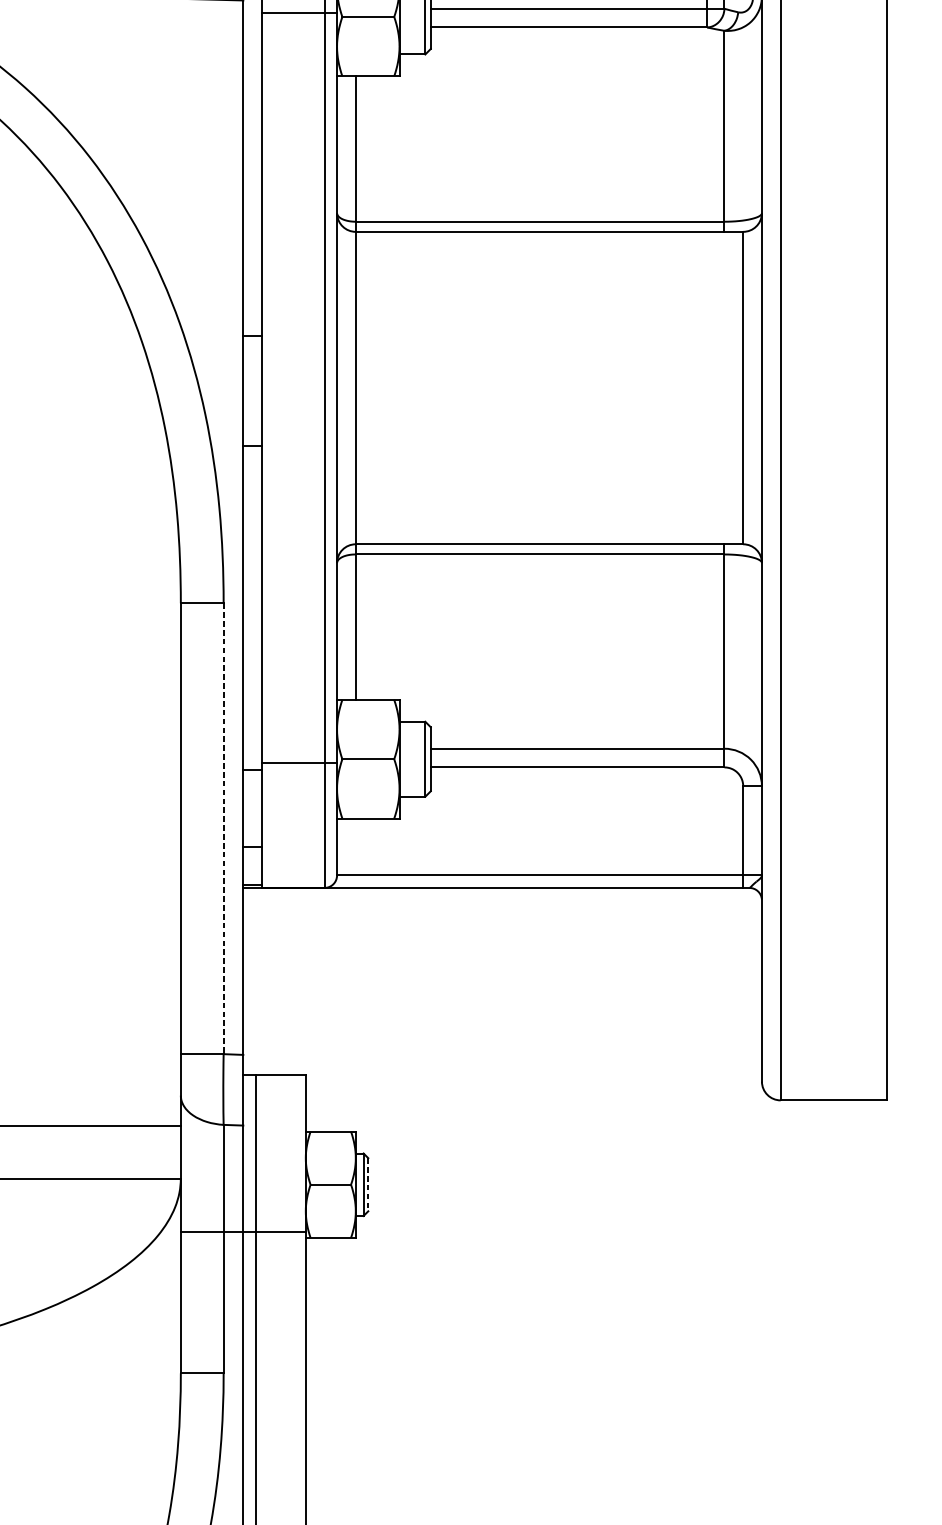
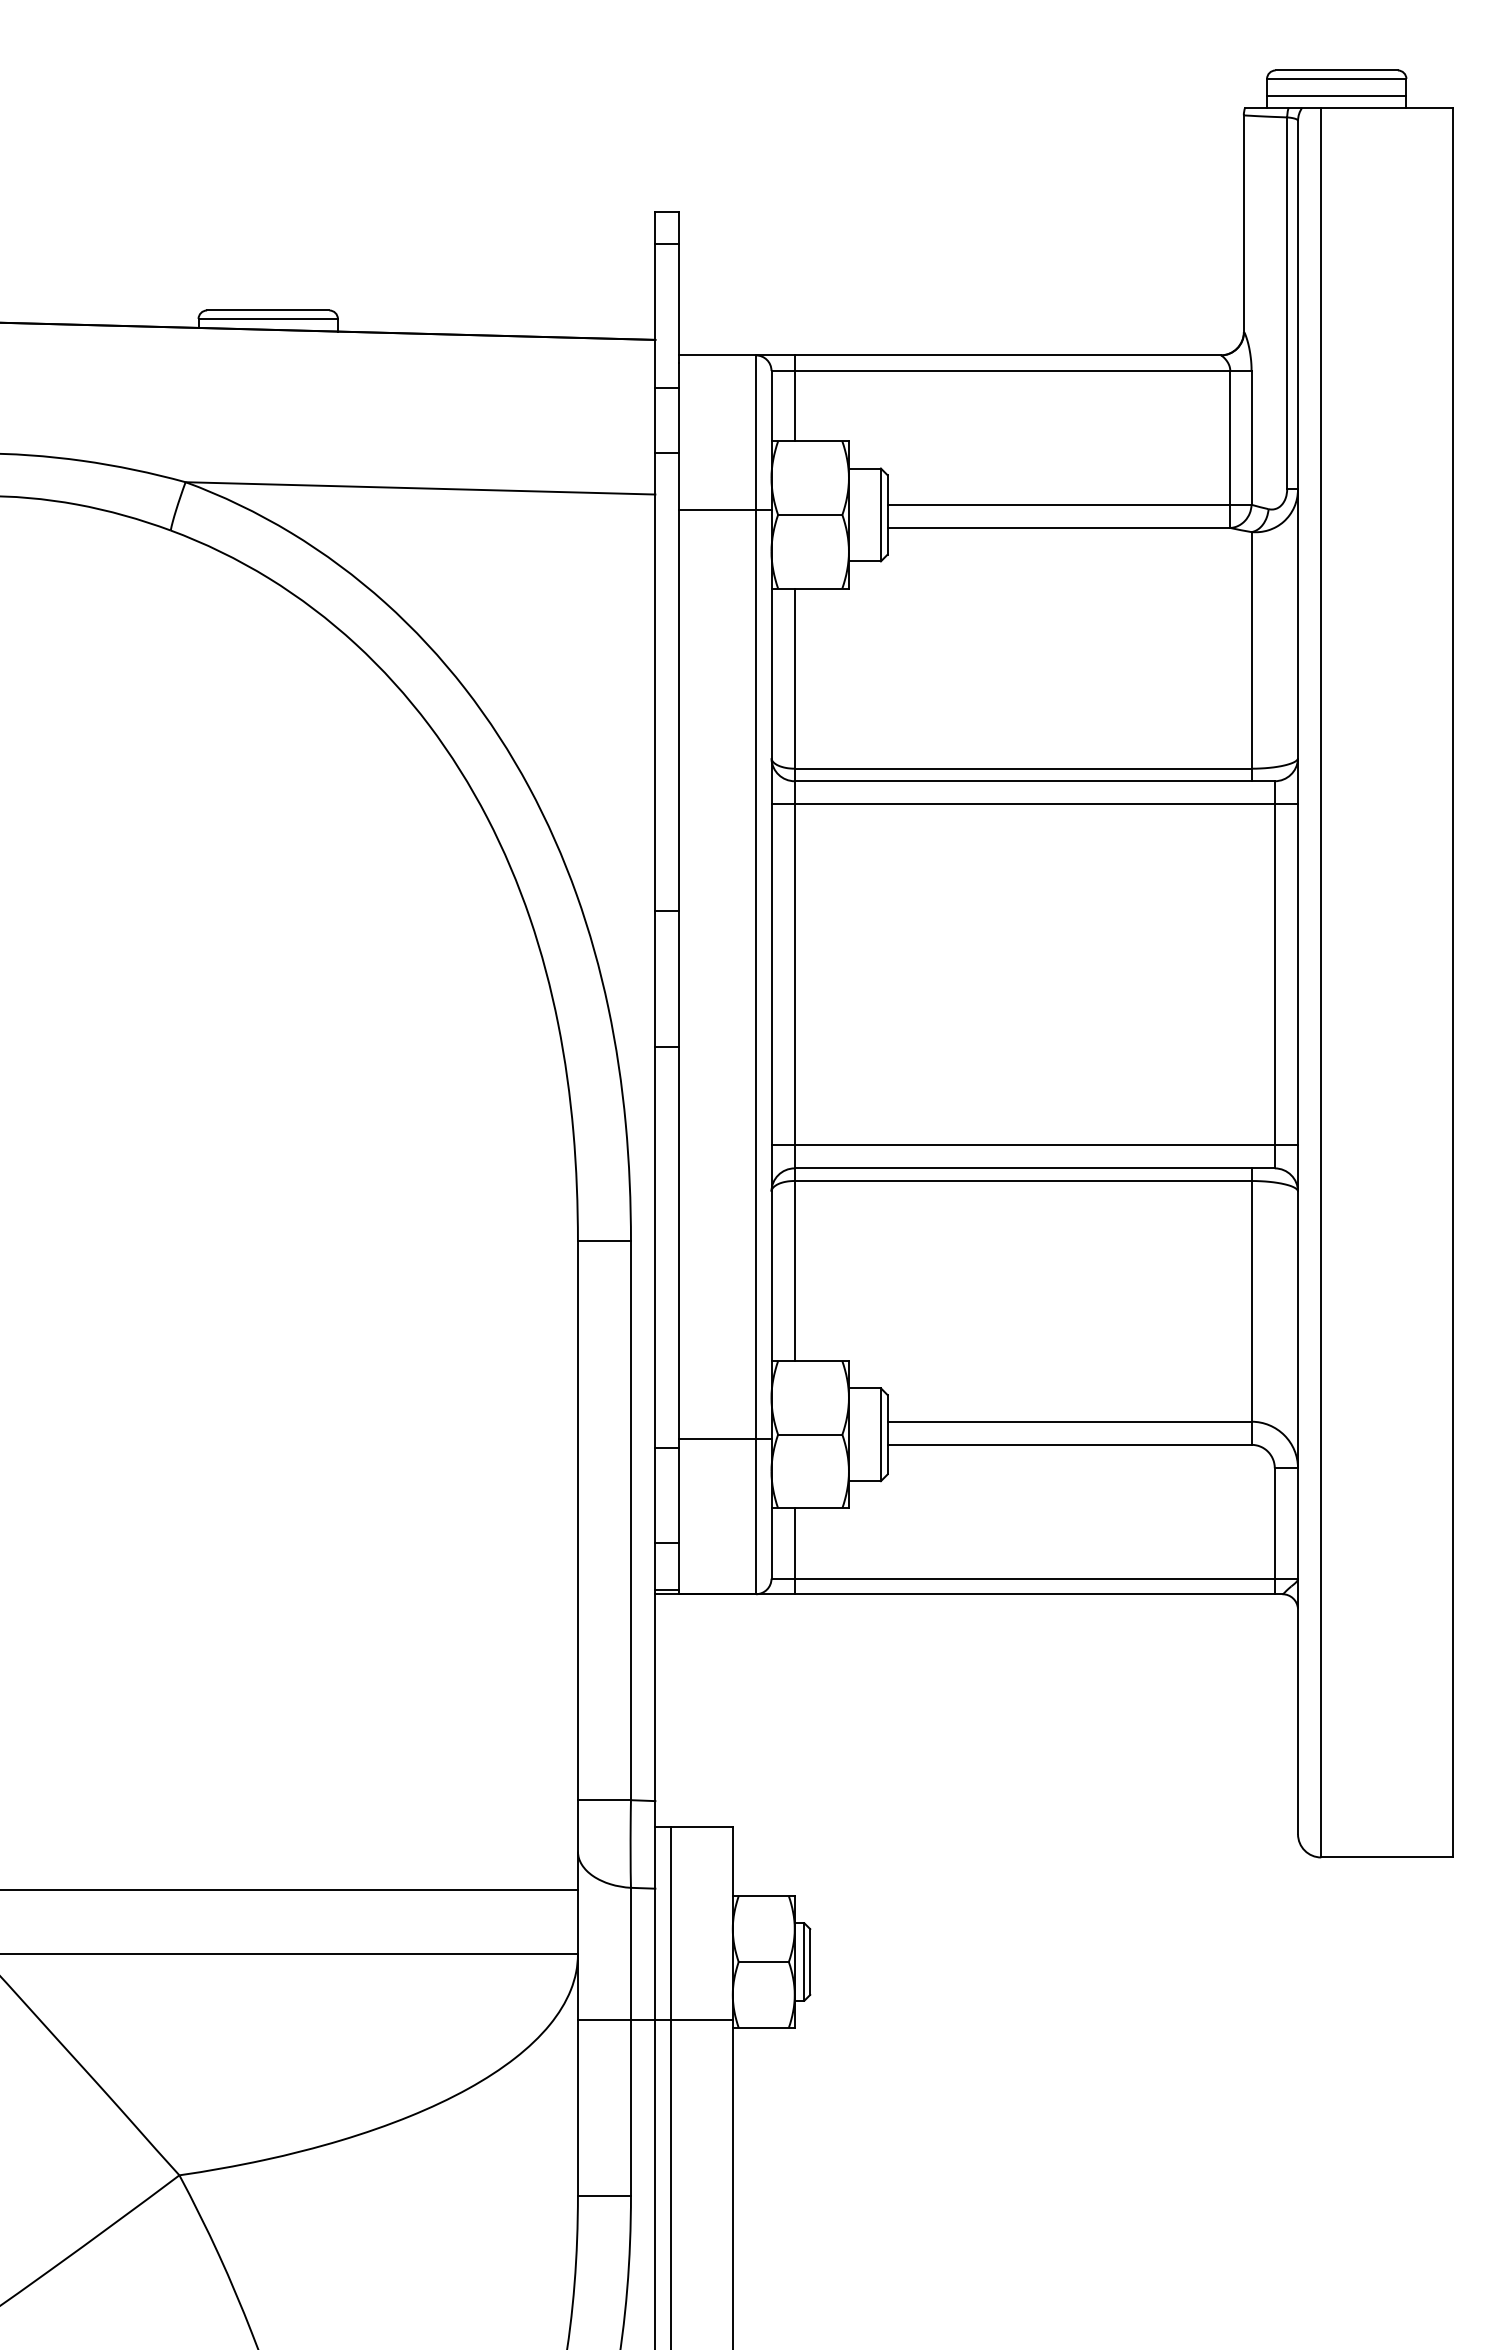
line: (549, 250) -> (1034, 804), added
line: (549, 525) -> (1034, 1145), added
line: (223, 829) -> (630, 1521), dashed -> solid
line: (355, 853) -> (794, 1551), added
line: (368, 1185) -> (810, 1962), dashed -> solid

